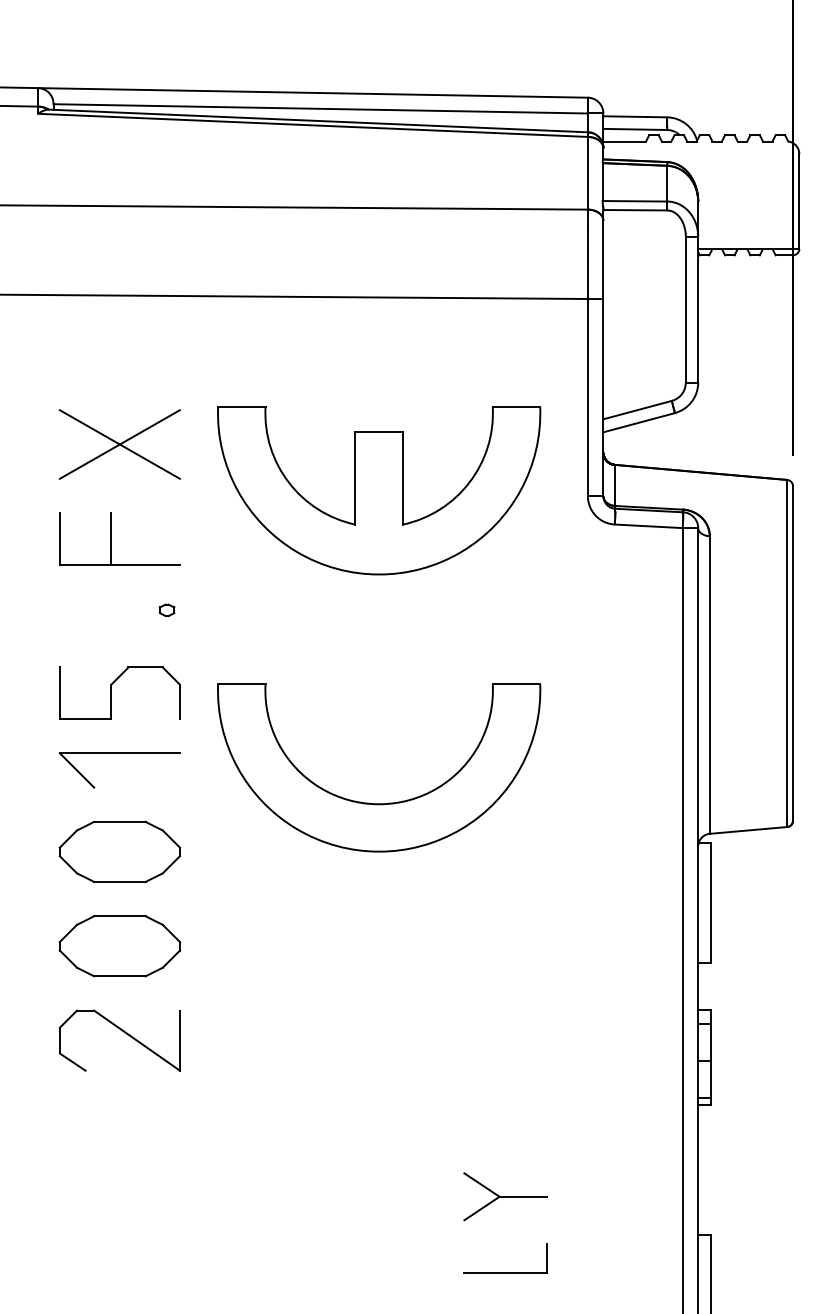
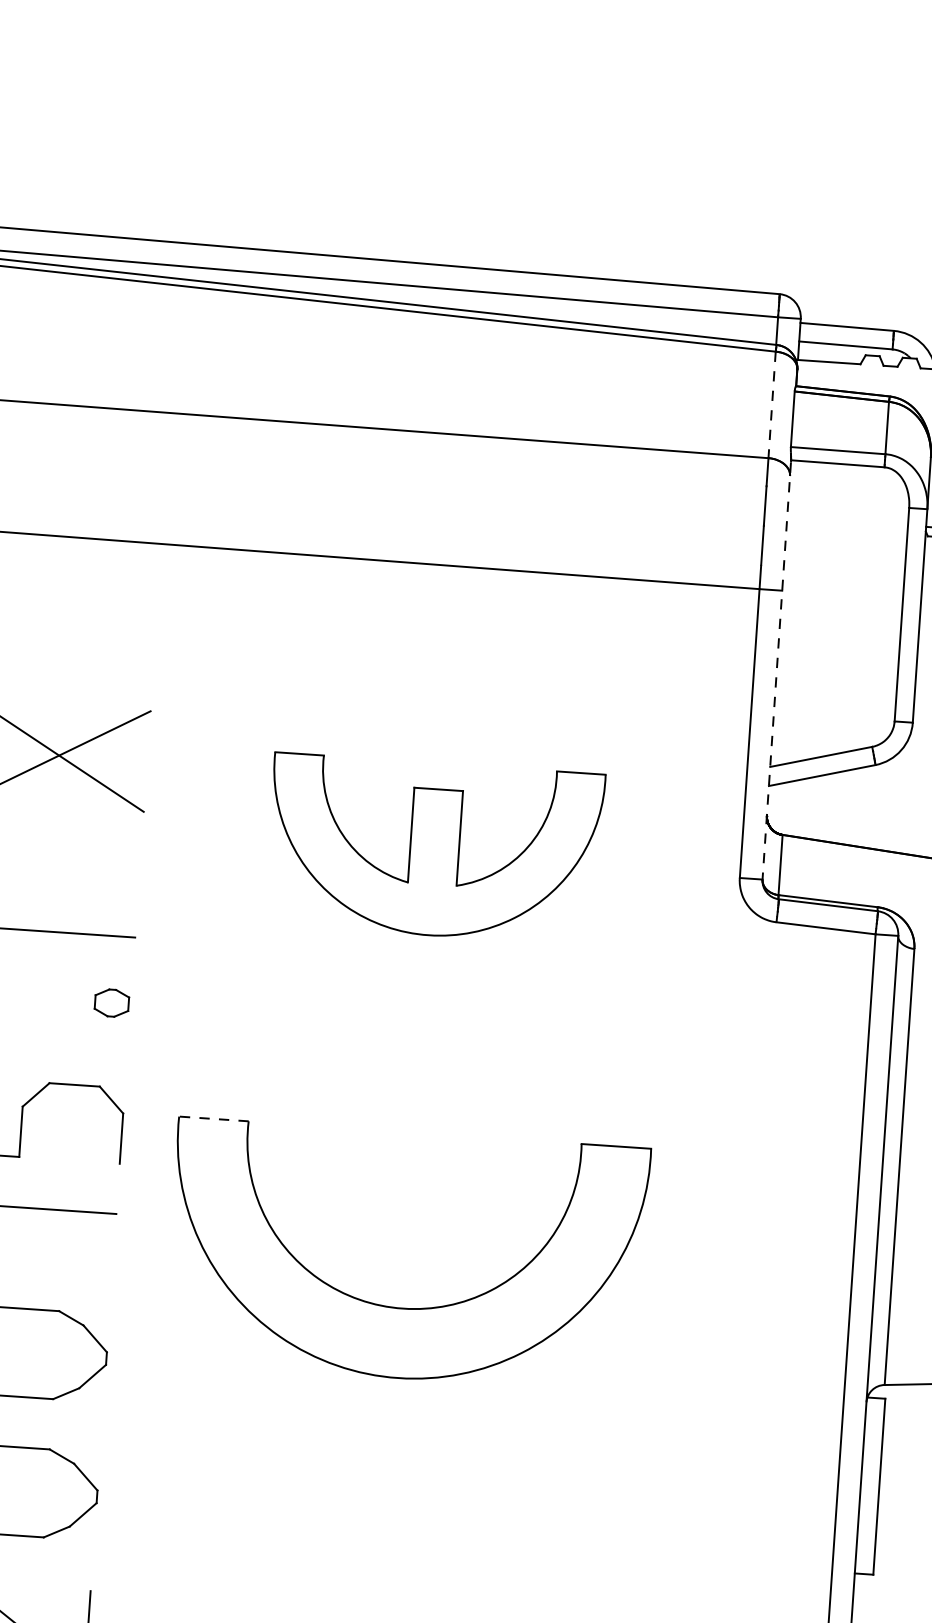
line: (587, 173) -> (771, 405), solid -> dashed
line: (603, 354) -> (776, 672), solid -> dashed
part: (379, 490) -> (435, 848), size x0.7
line: (111, 538) -> (37, 892), removed
part: (166, 610) -> (110, 1003), size x1.6
line: (241, 684) -> (213, 1119), solid -> dashed

